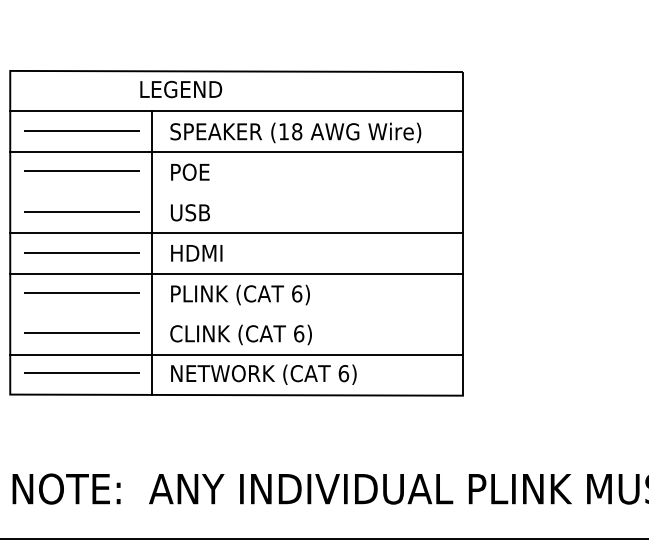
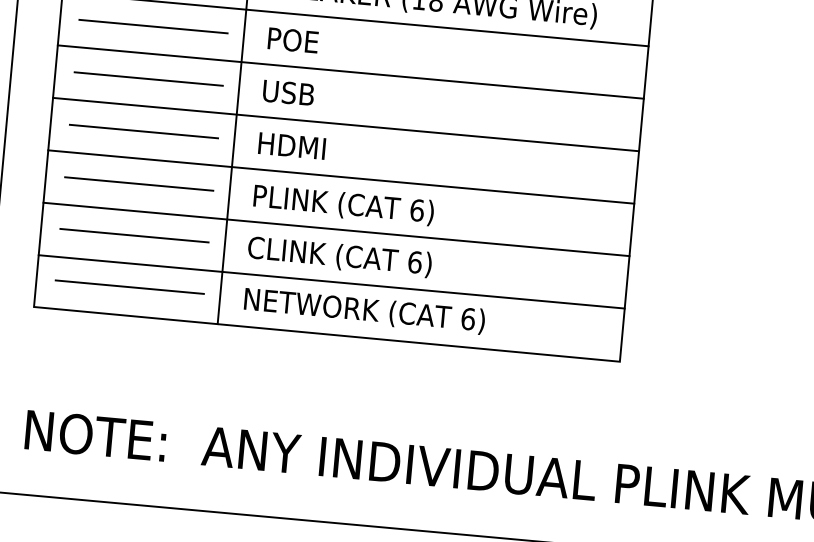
line: (236, 192) -> (350, 72), added
line: (236, 314) -> (336, 229), added

